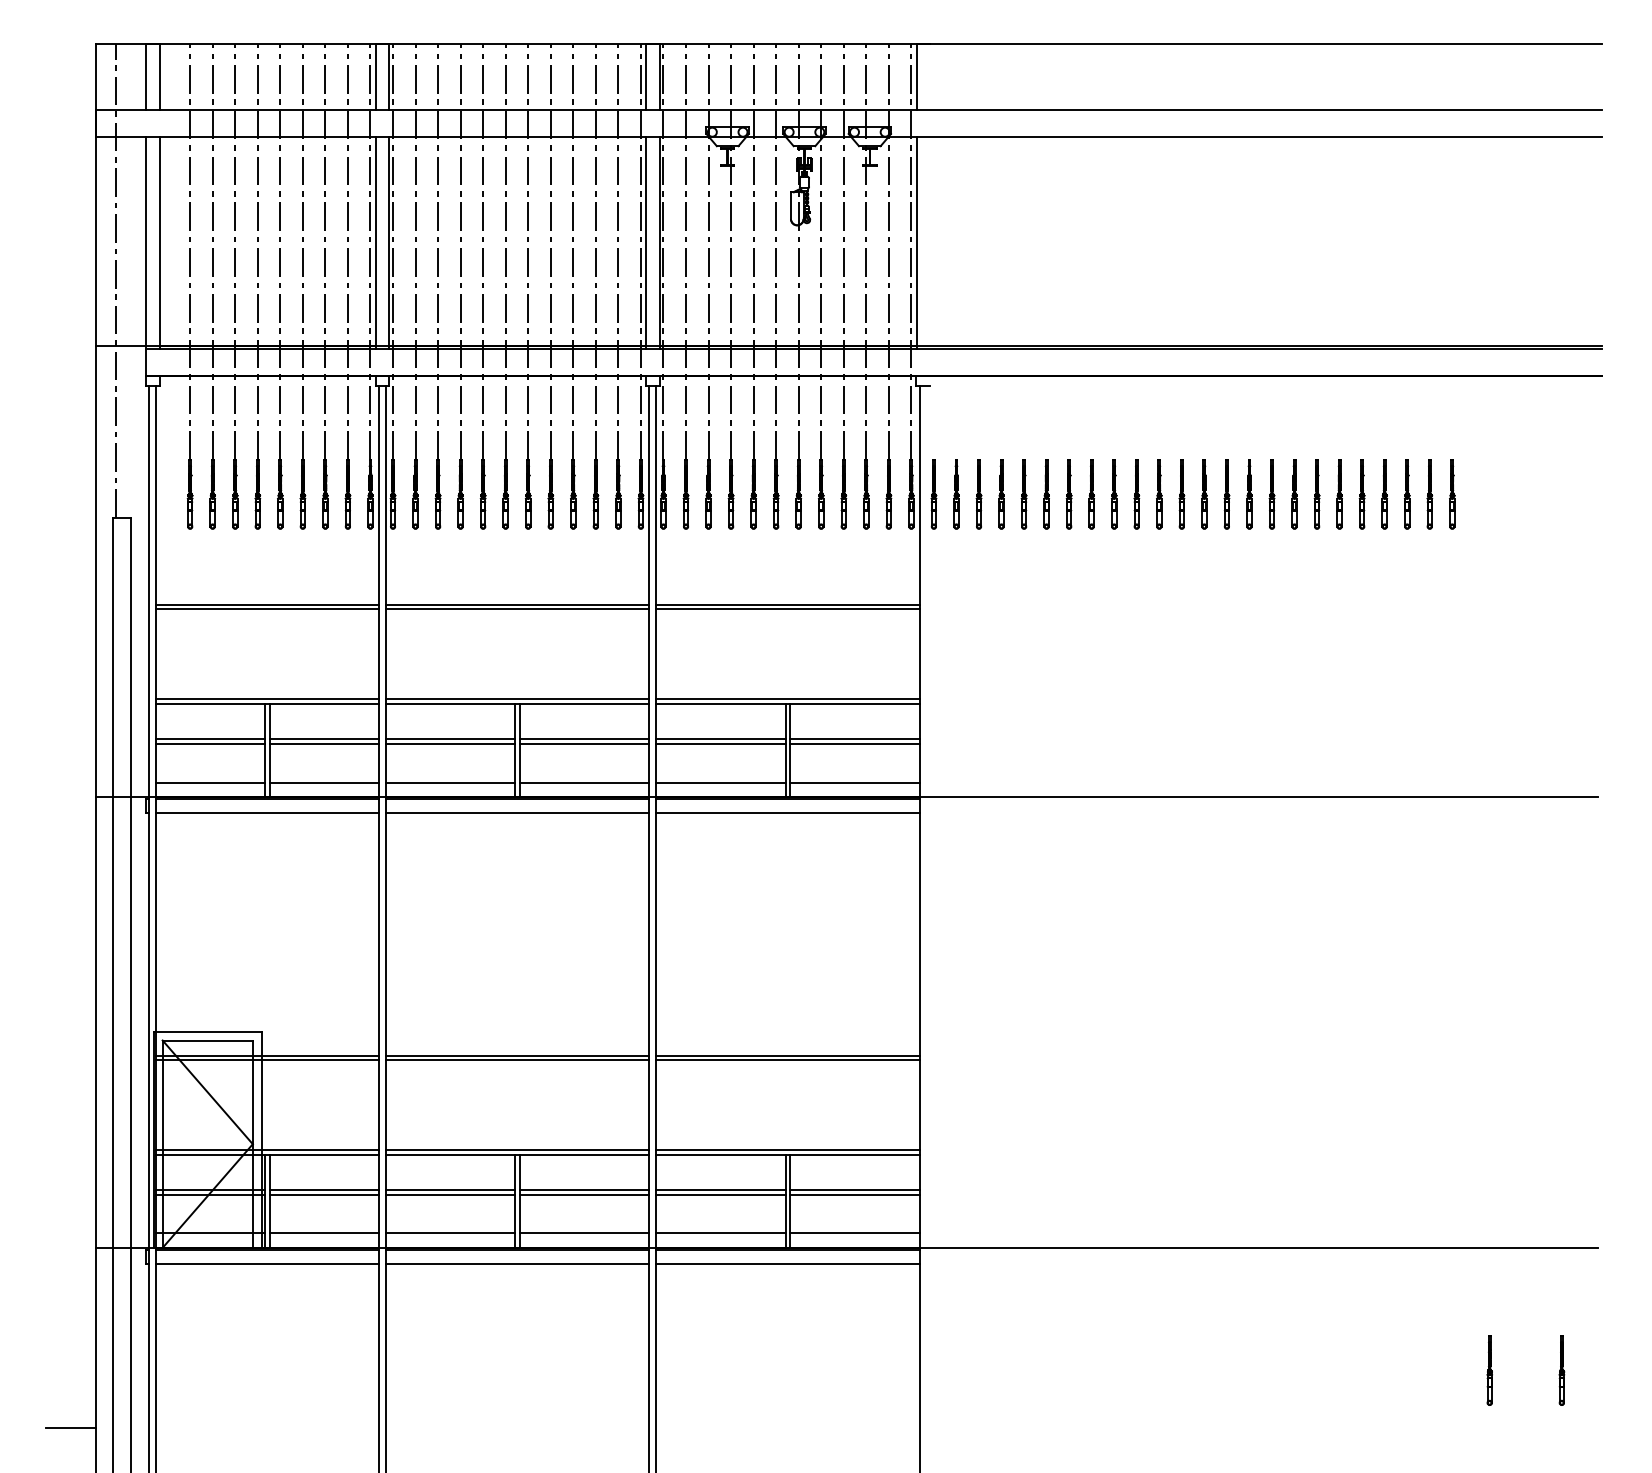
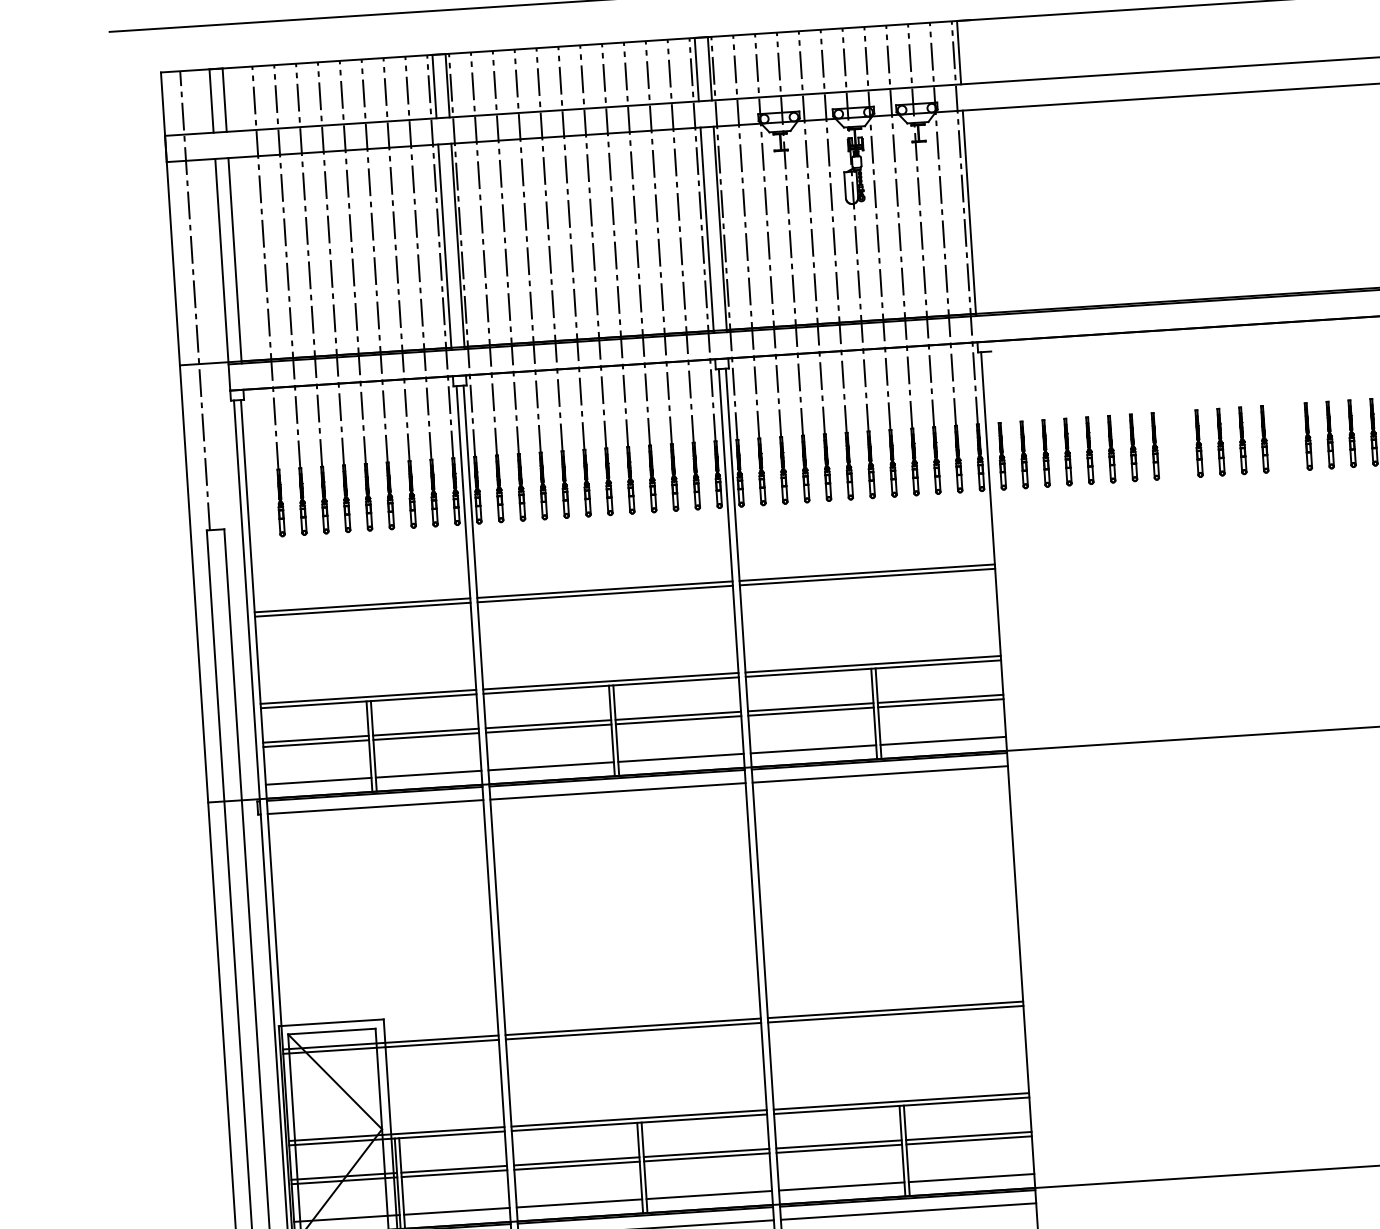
part: (1113, 494) -> (1175, 445), removed
part: (1226, 494) -> (1285, 438), removed

